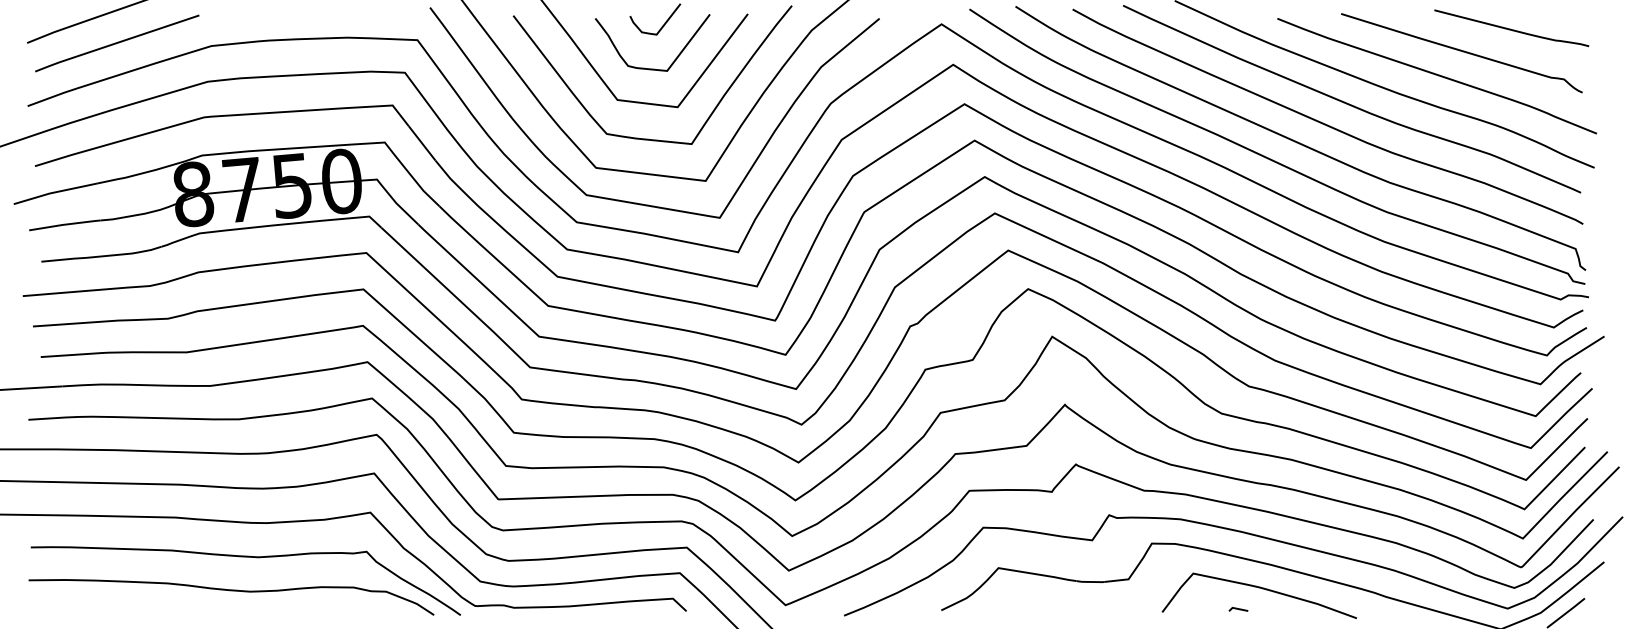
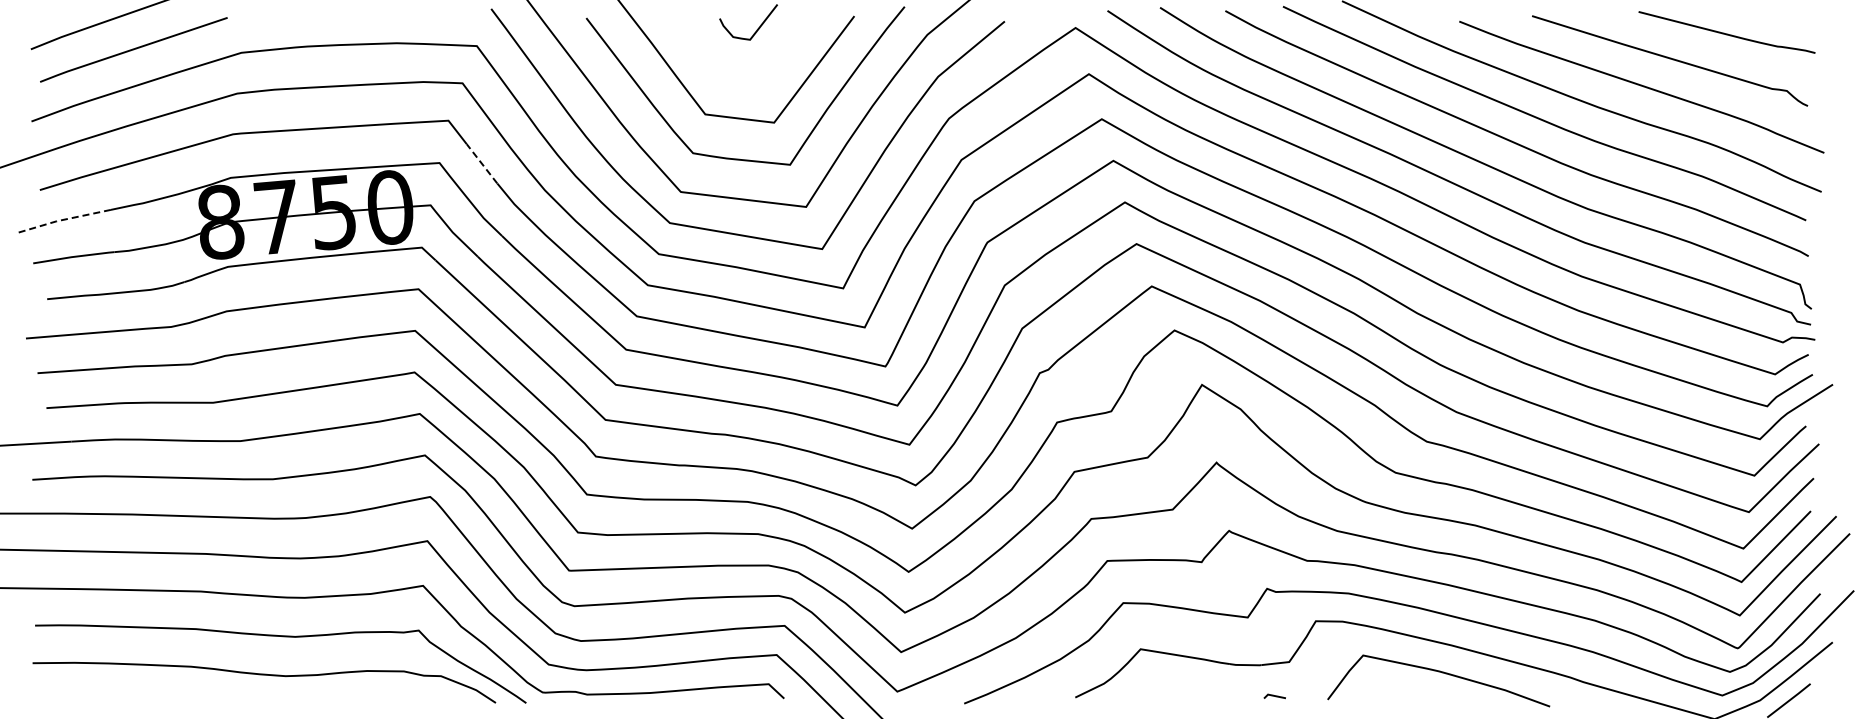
curve: (652, 68) -> (745, 78), removed
line: (422, 143) -> (482, 164), solid -> dashed
line: (54, 192) -> (62, 220), solid -> dashed
line: (1238, 609) -> (1274, 696), moved

